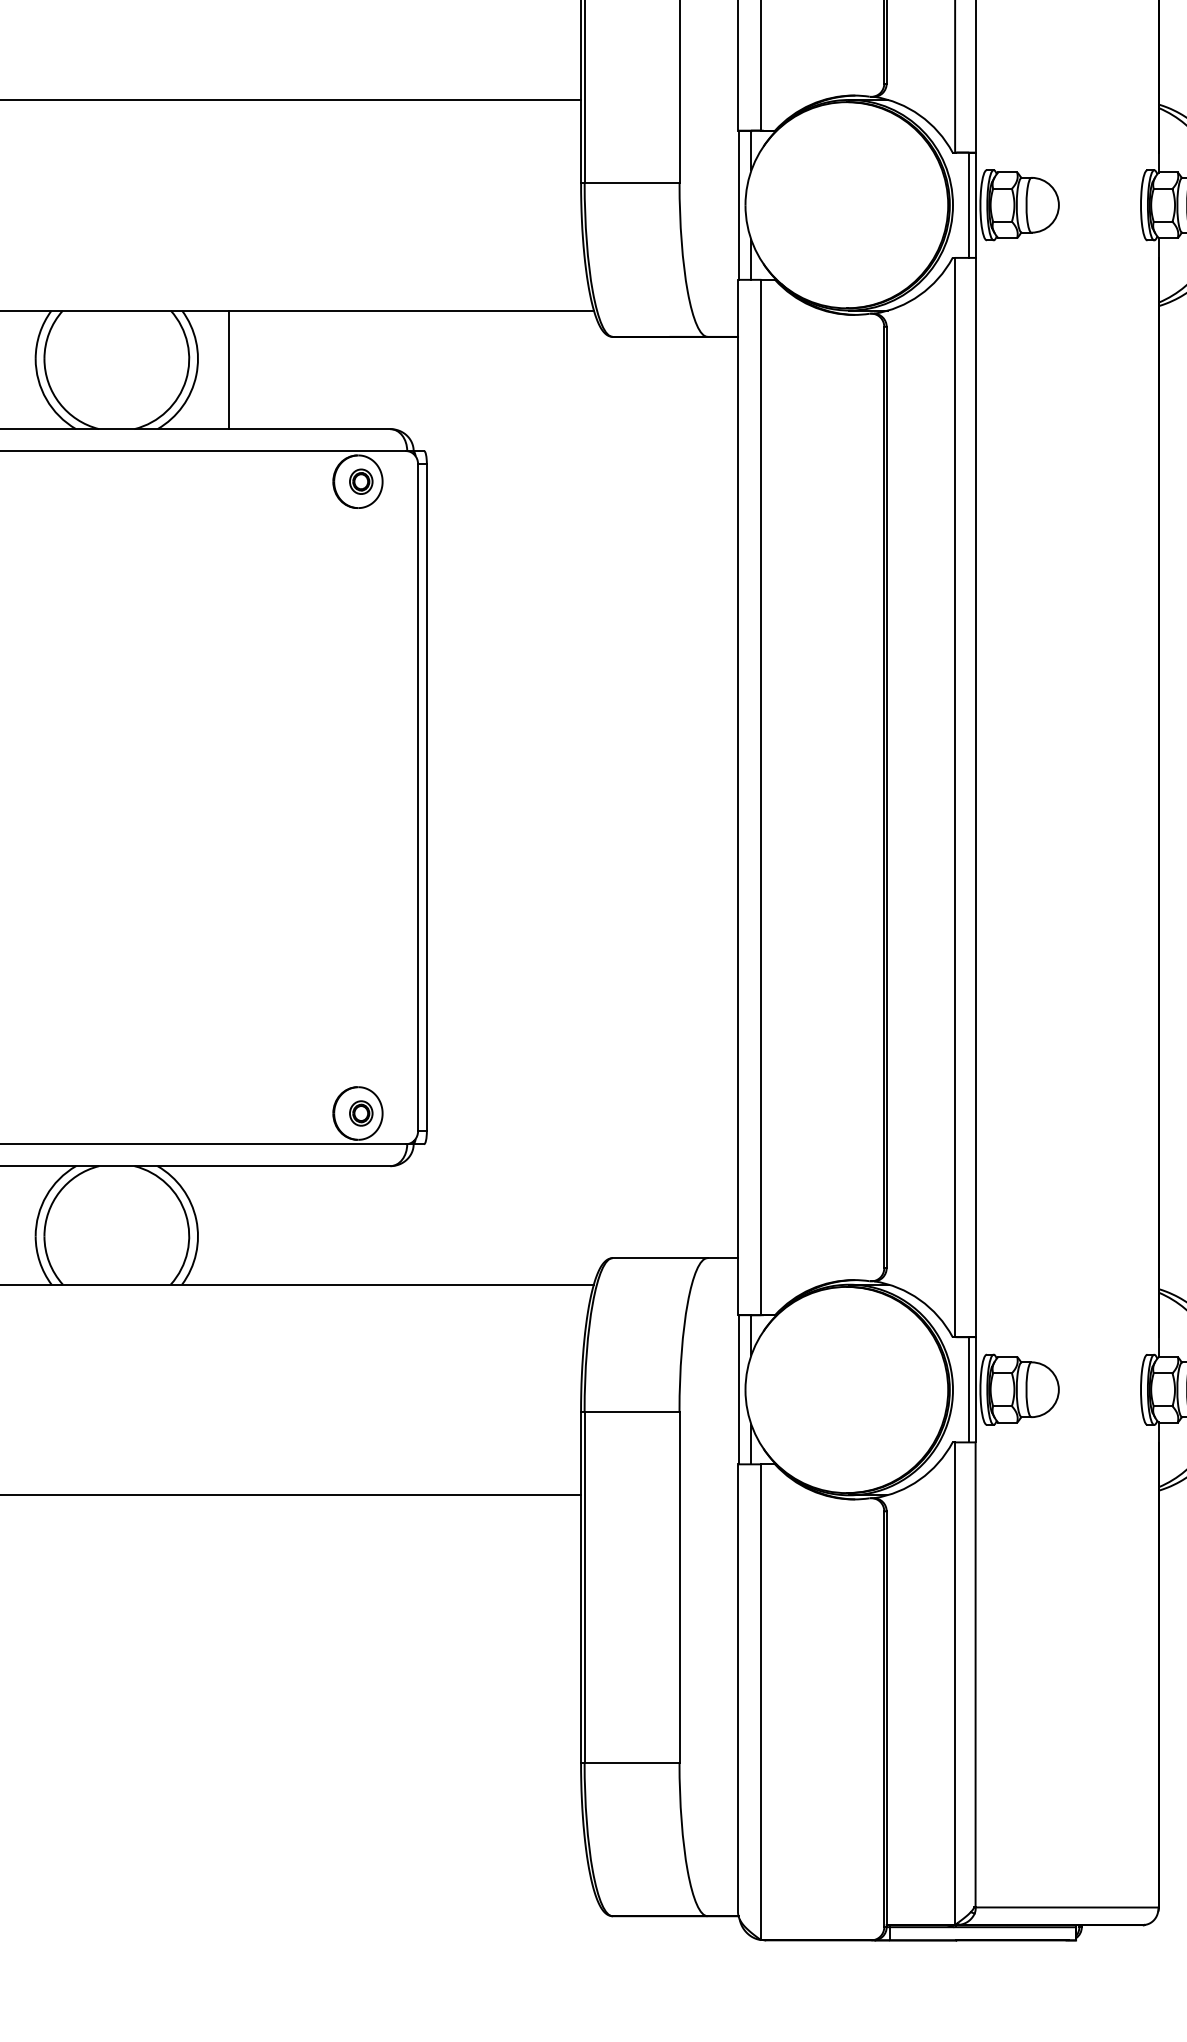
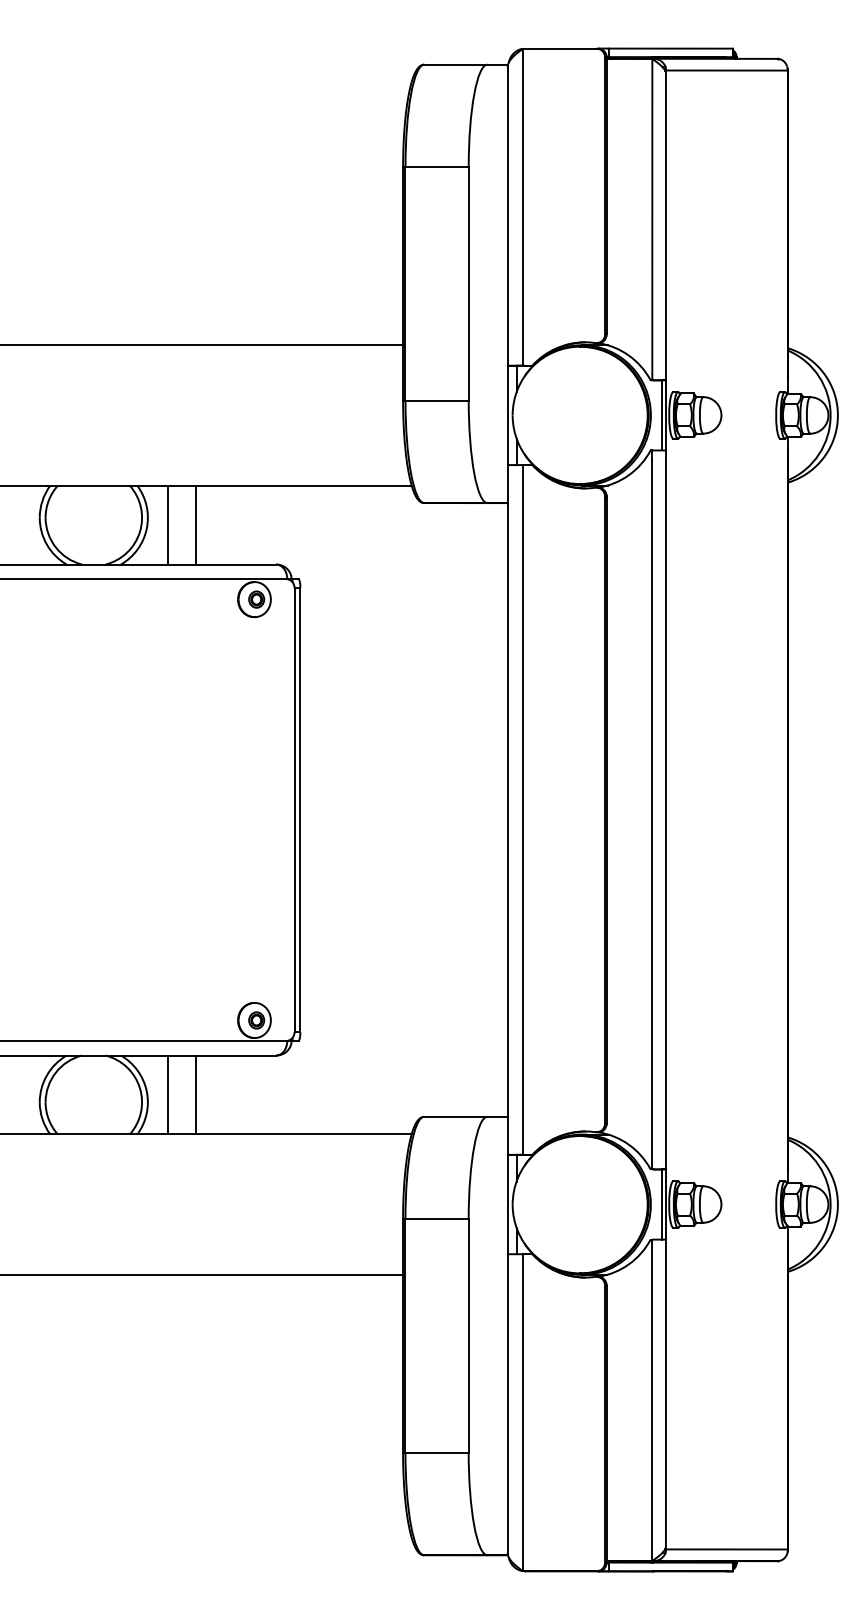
line: (270, 369) -> (196, 524), added
line: (228, 1224) -> (168, 1094), added
line: (270, 1224) -> (196, 1094), added

